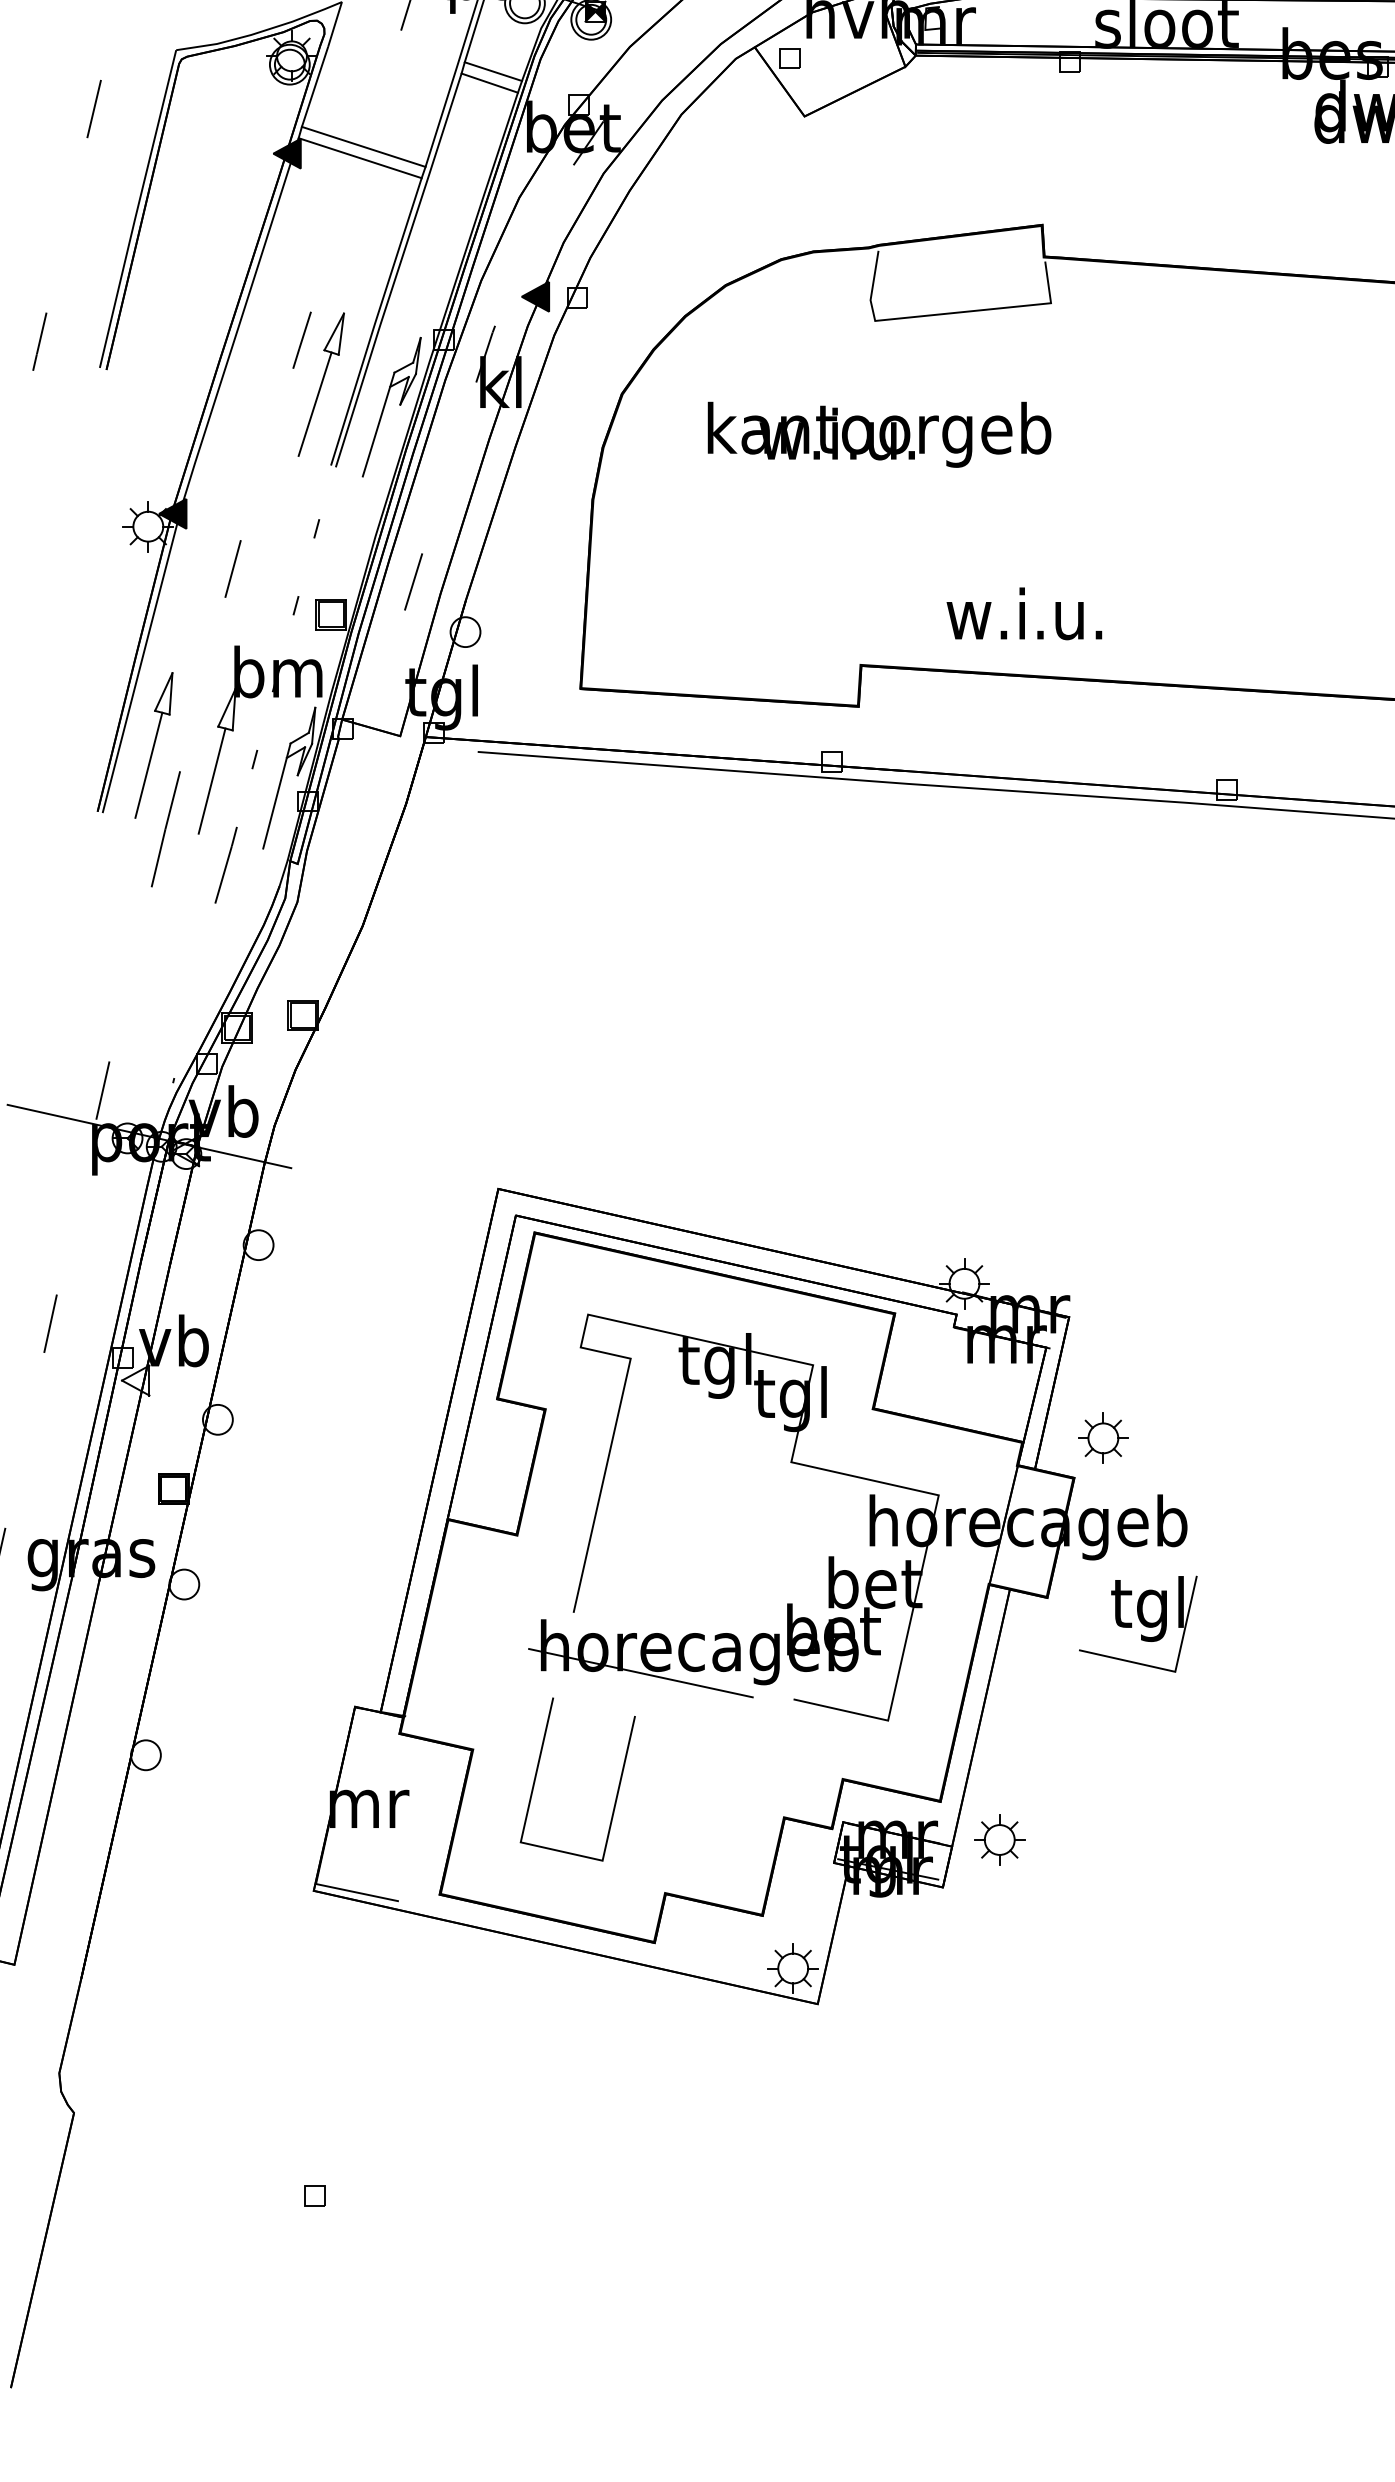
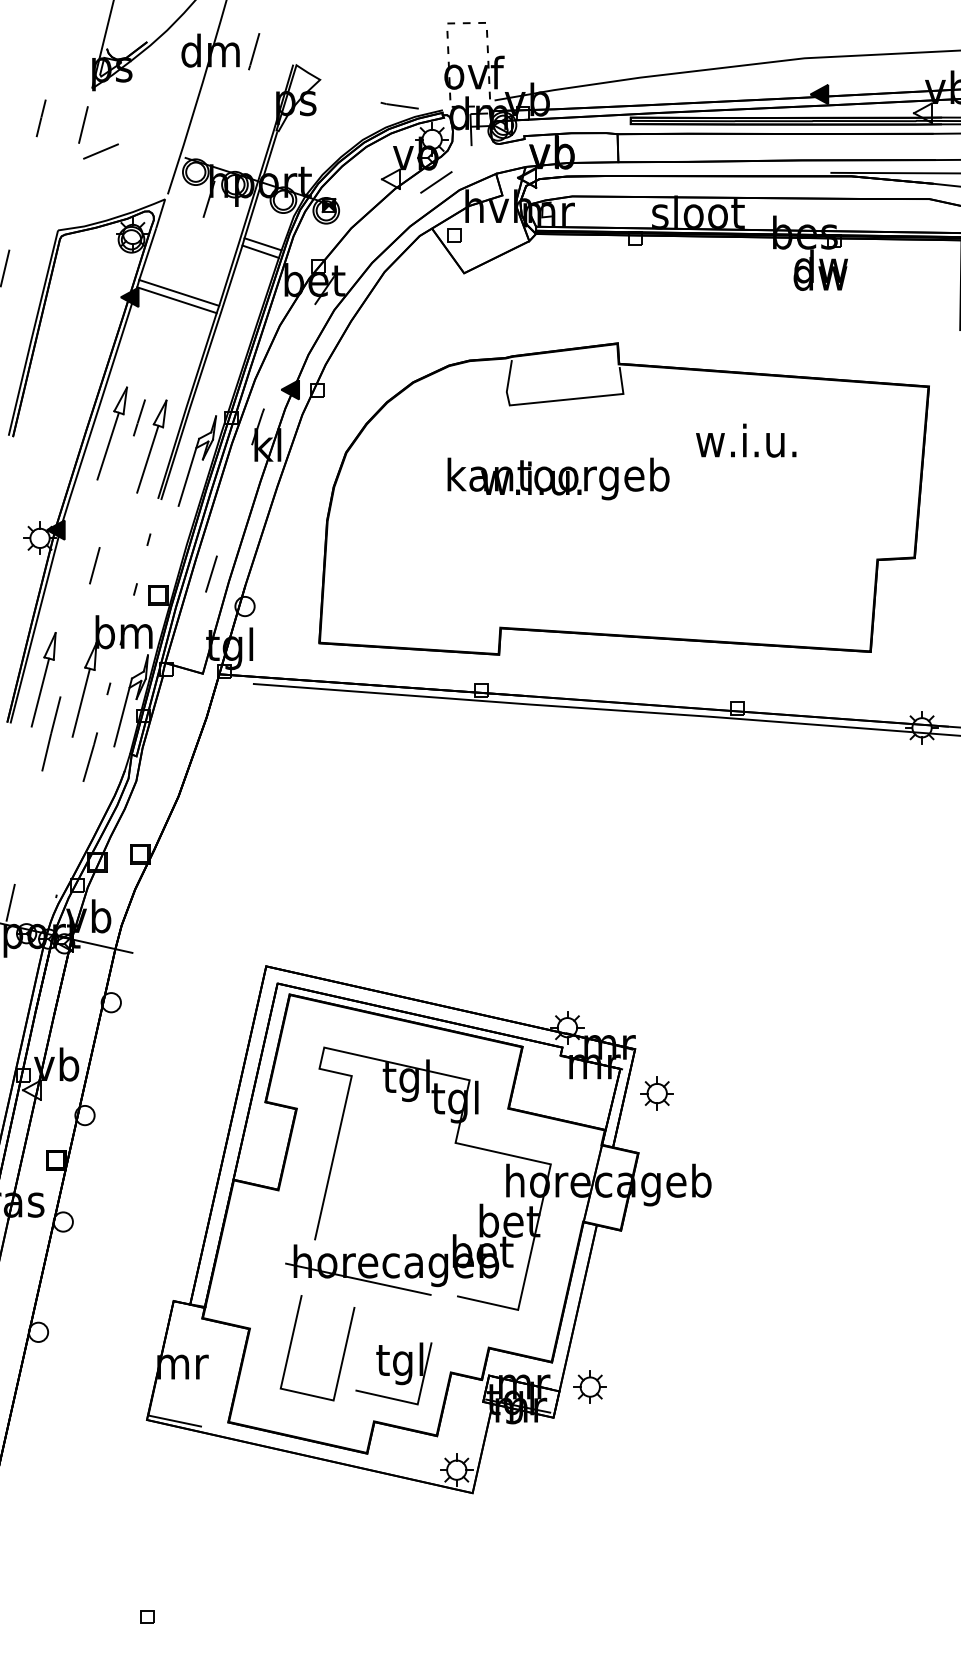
part: (260, 364) -> (112, 433), added
text: (879, 434) -> (558, 478), moved
text: (1024, 613) -> (746, 440), moved
part: (1102, 1438) -> (656, 1093), moved
part: (1137, 1623) -> (393, 1373), moved

